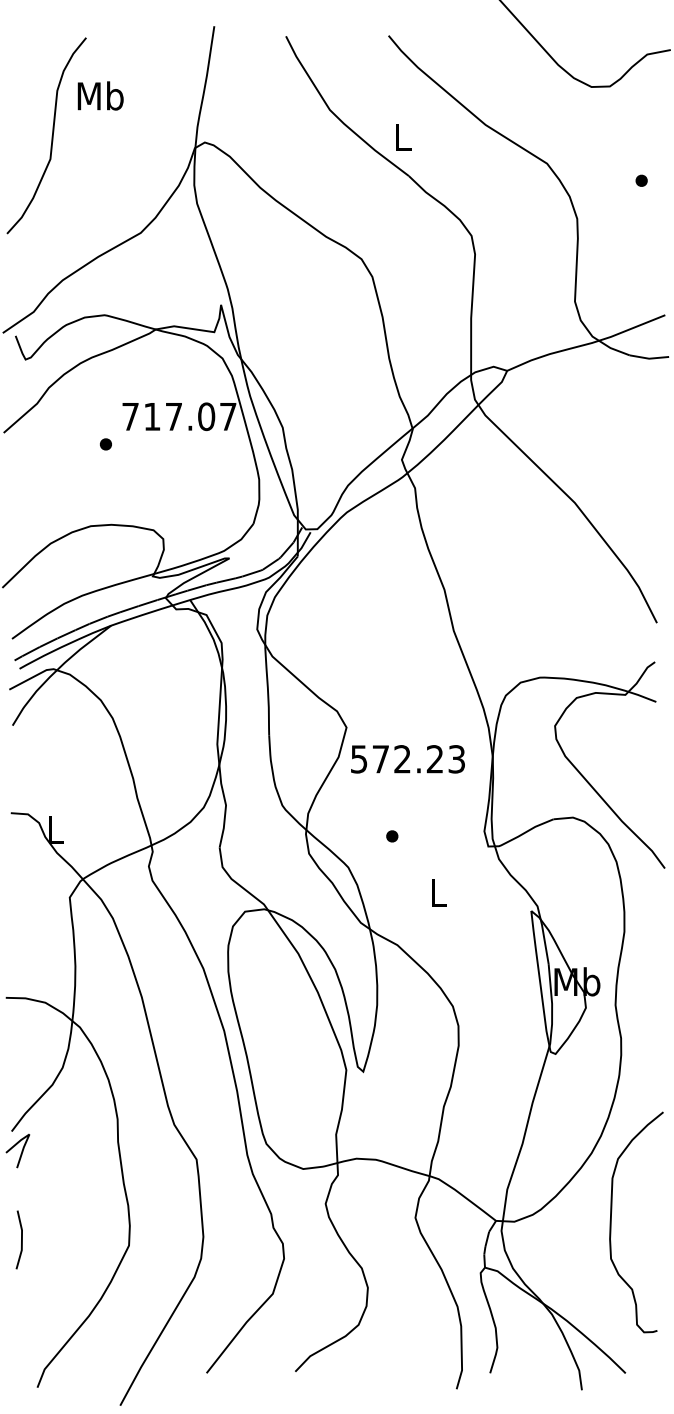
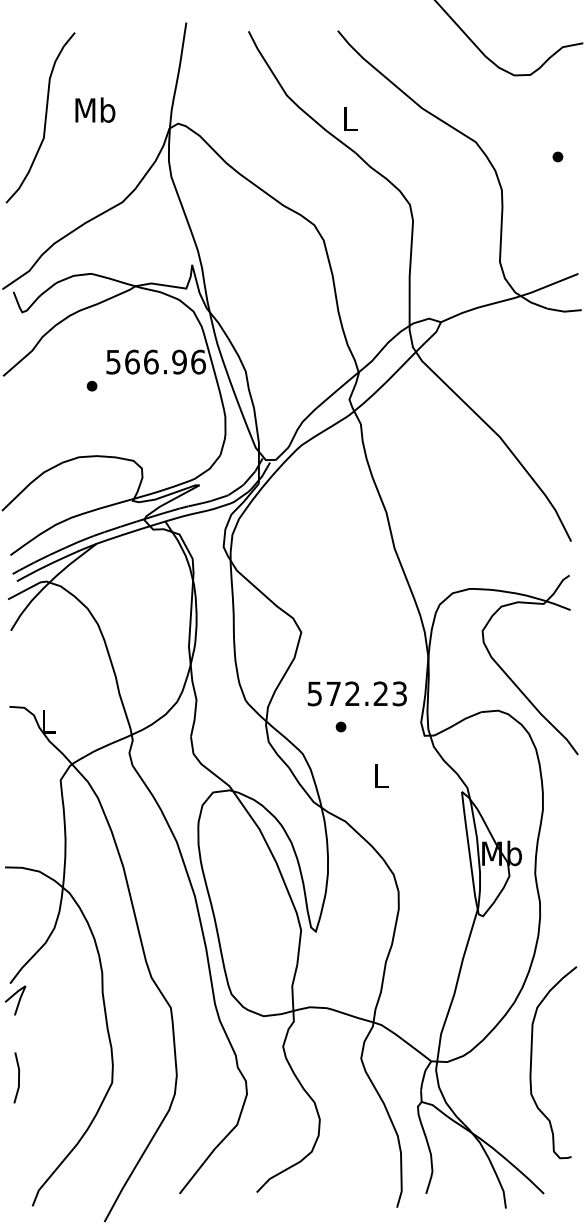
text: (100, 95) -> (95, 109), moved
text: (179, 416) -> (156, 361), 717.07 -> 566.96
text: (407, 759) -> (356, 694), moved

